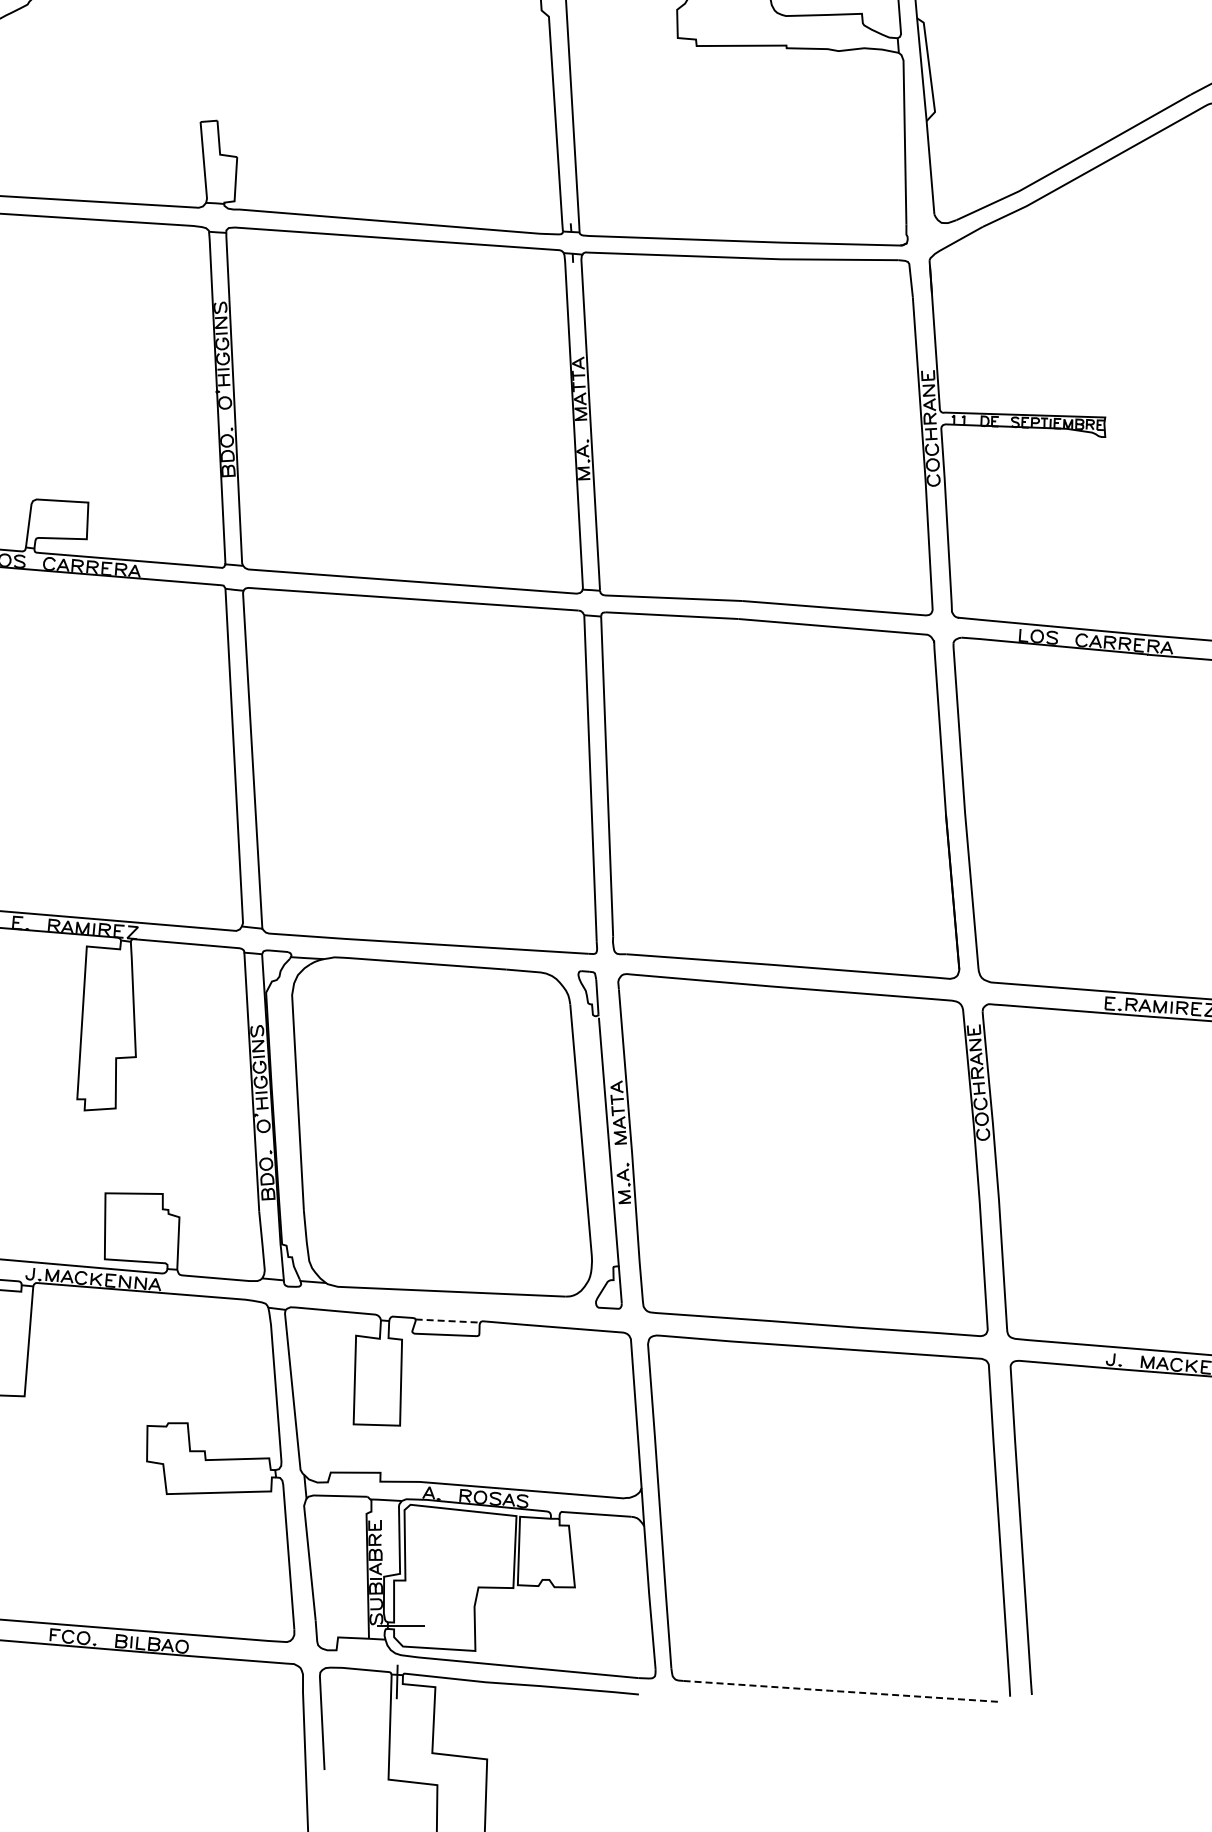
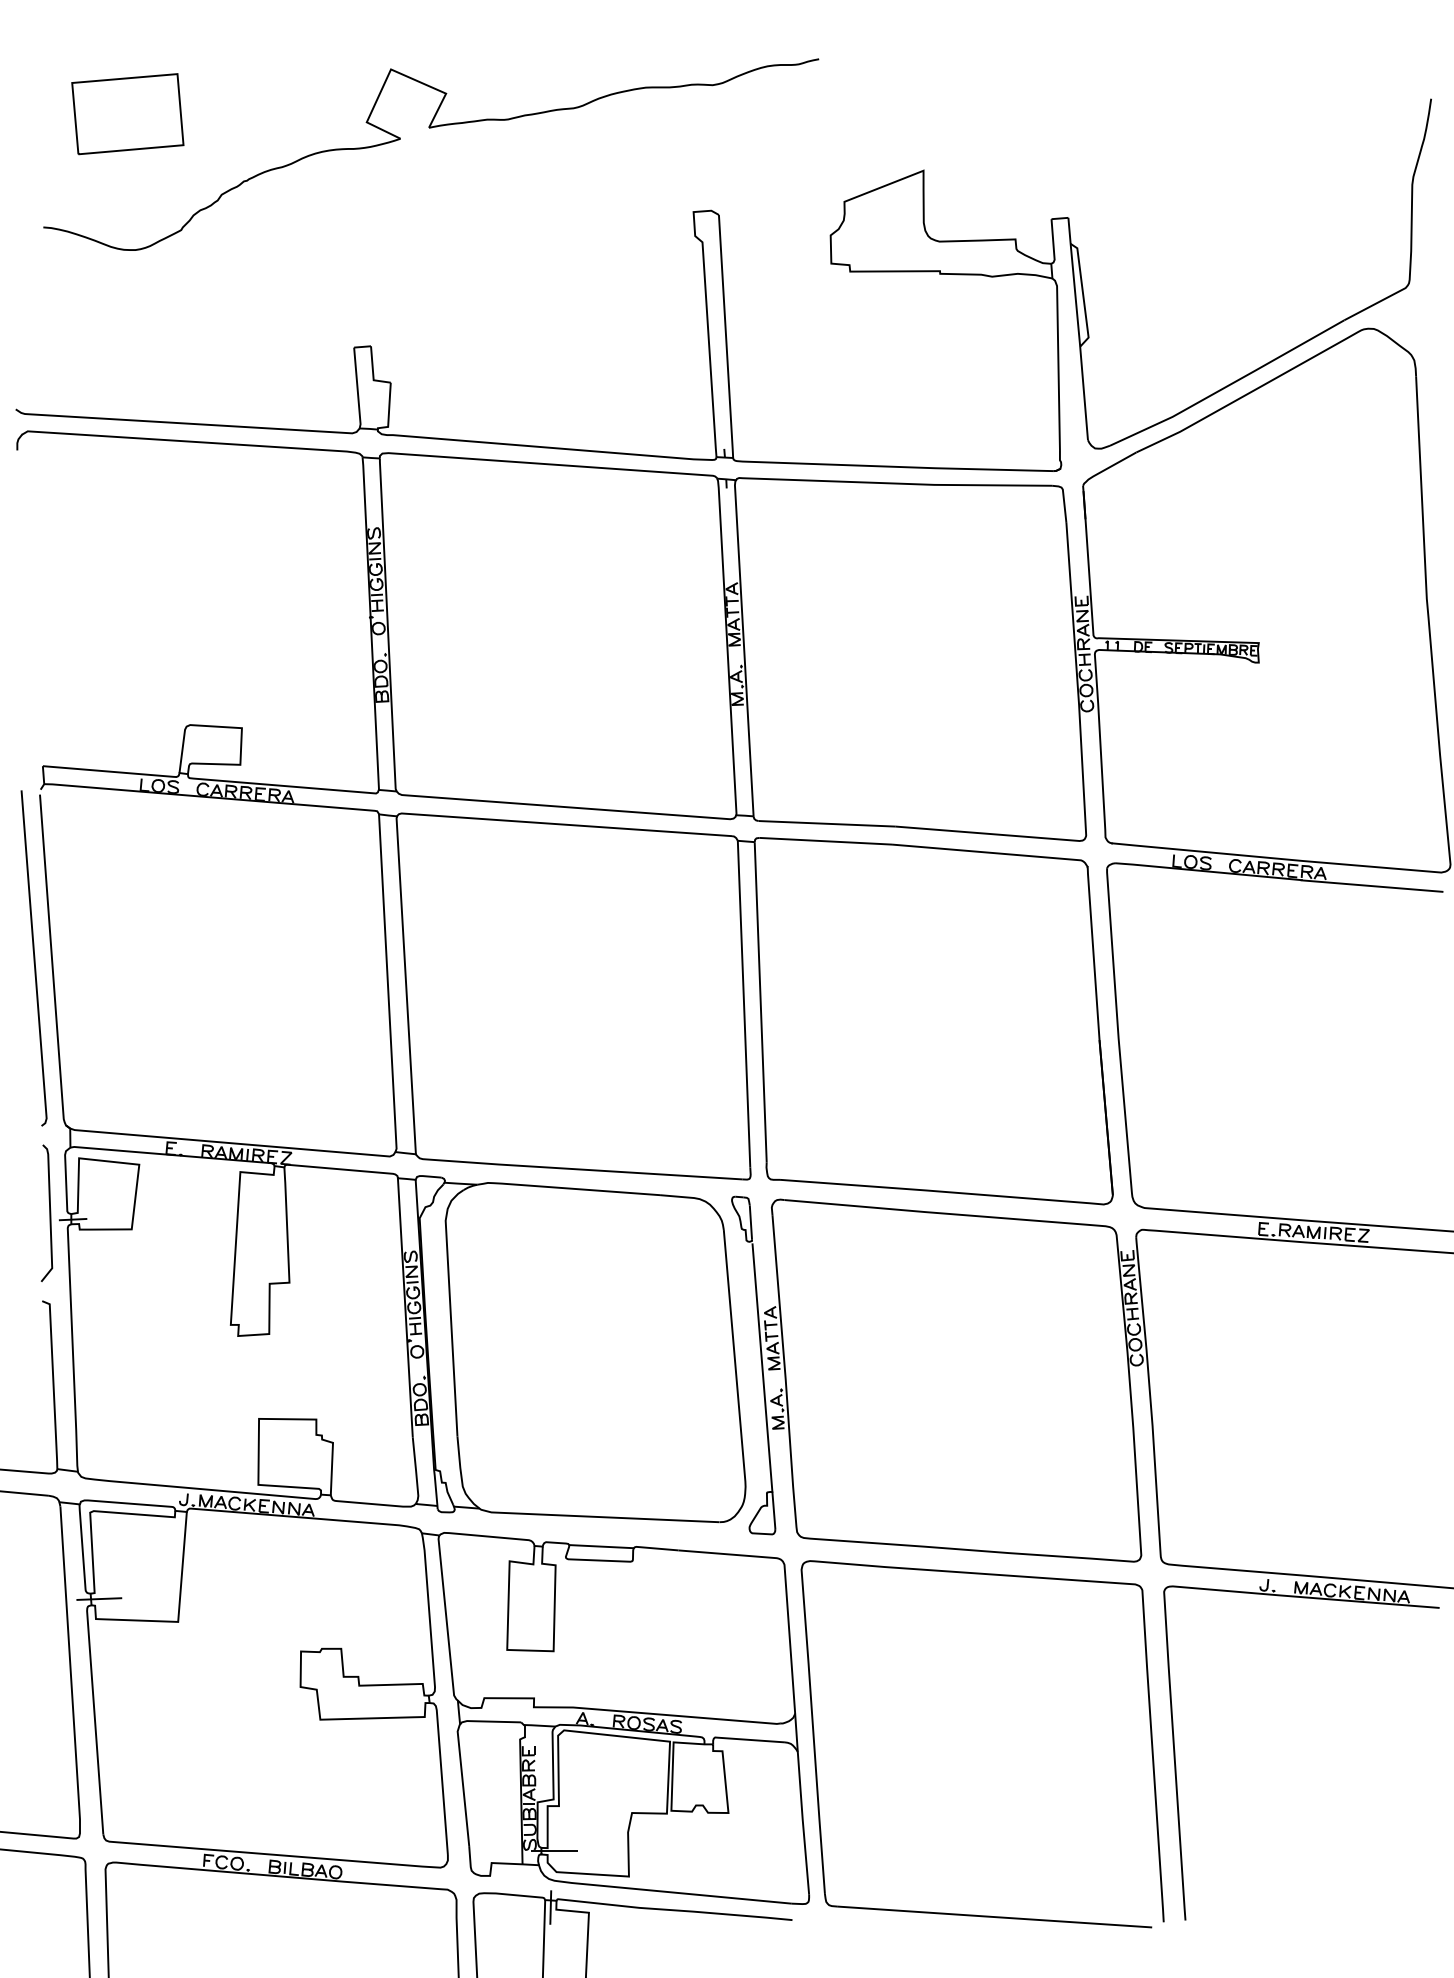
line: (448, 1320) -> (602, 1546), dashed -> solid
line: (840, 1691) -> (994, 1917), dashed -> solid

